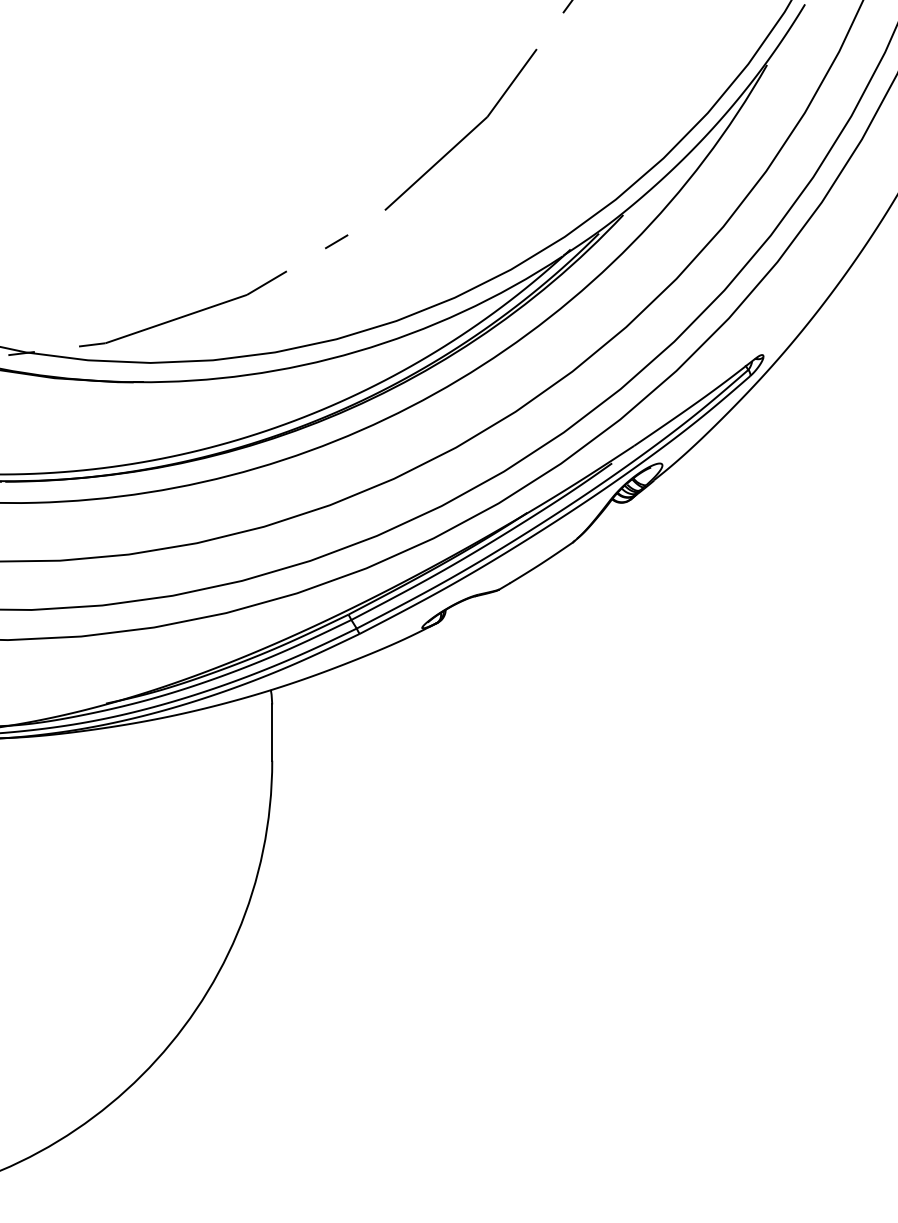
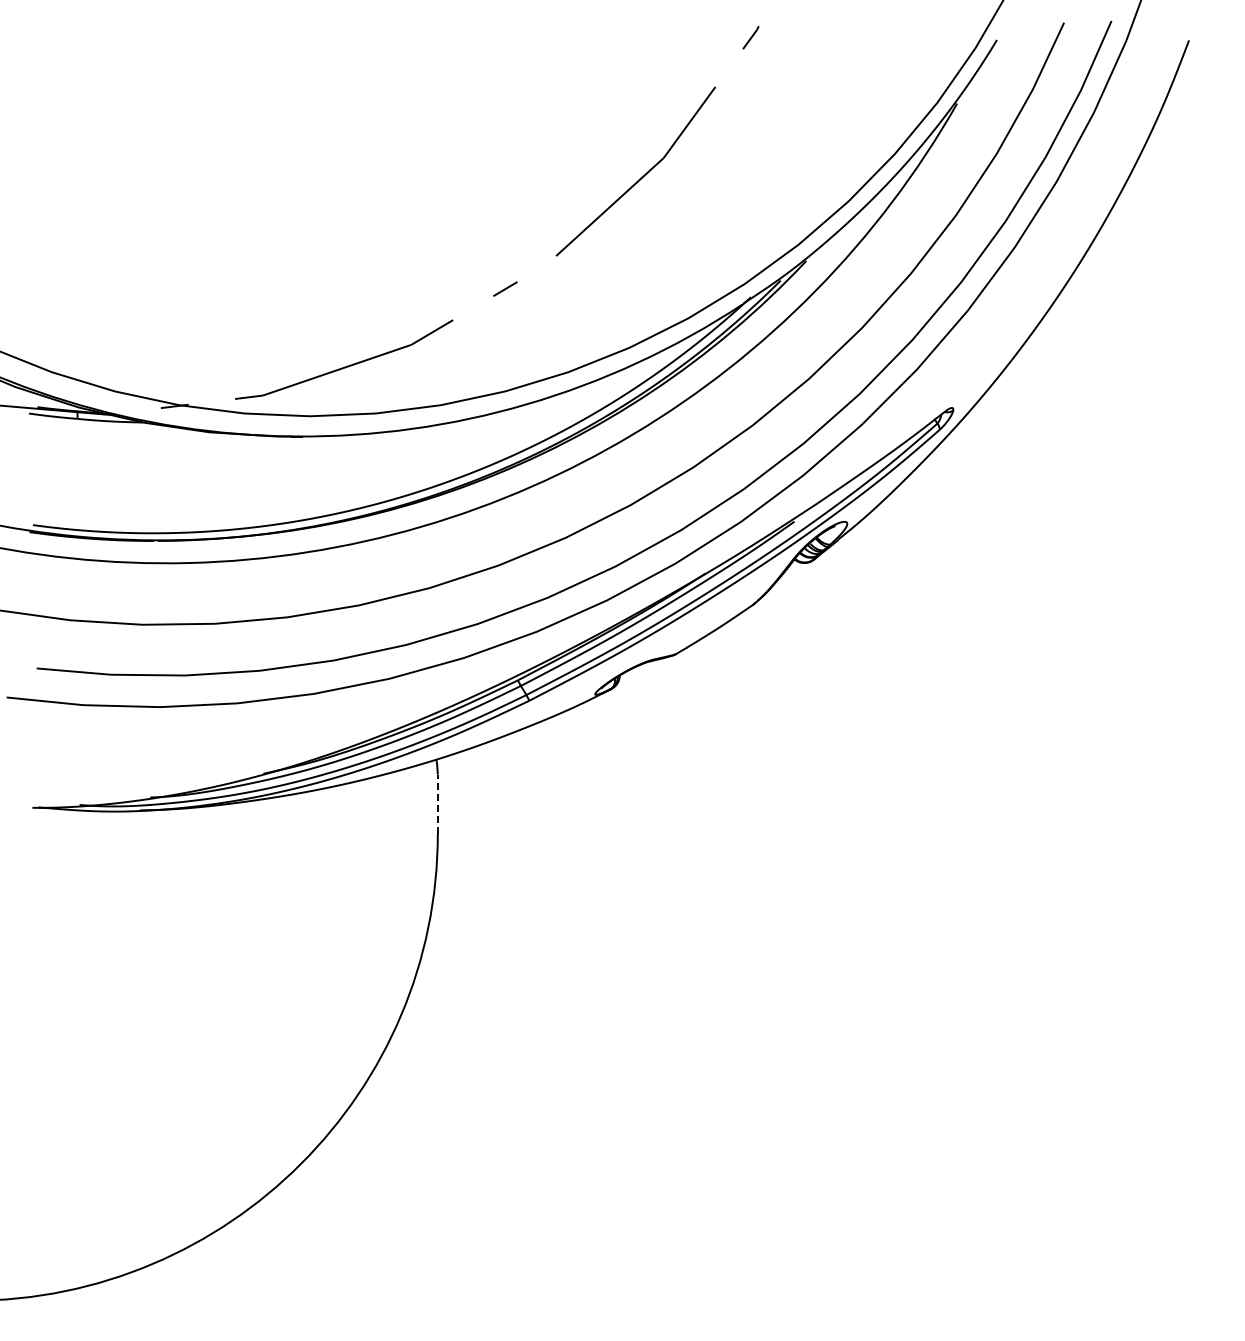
line: (271, 732) -> (437, 804), solid -> dashed

